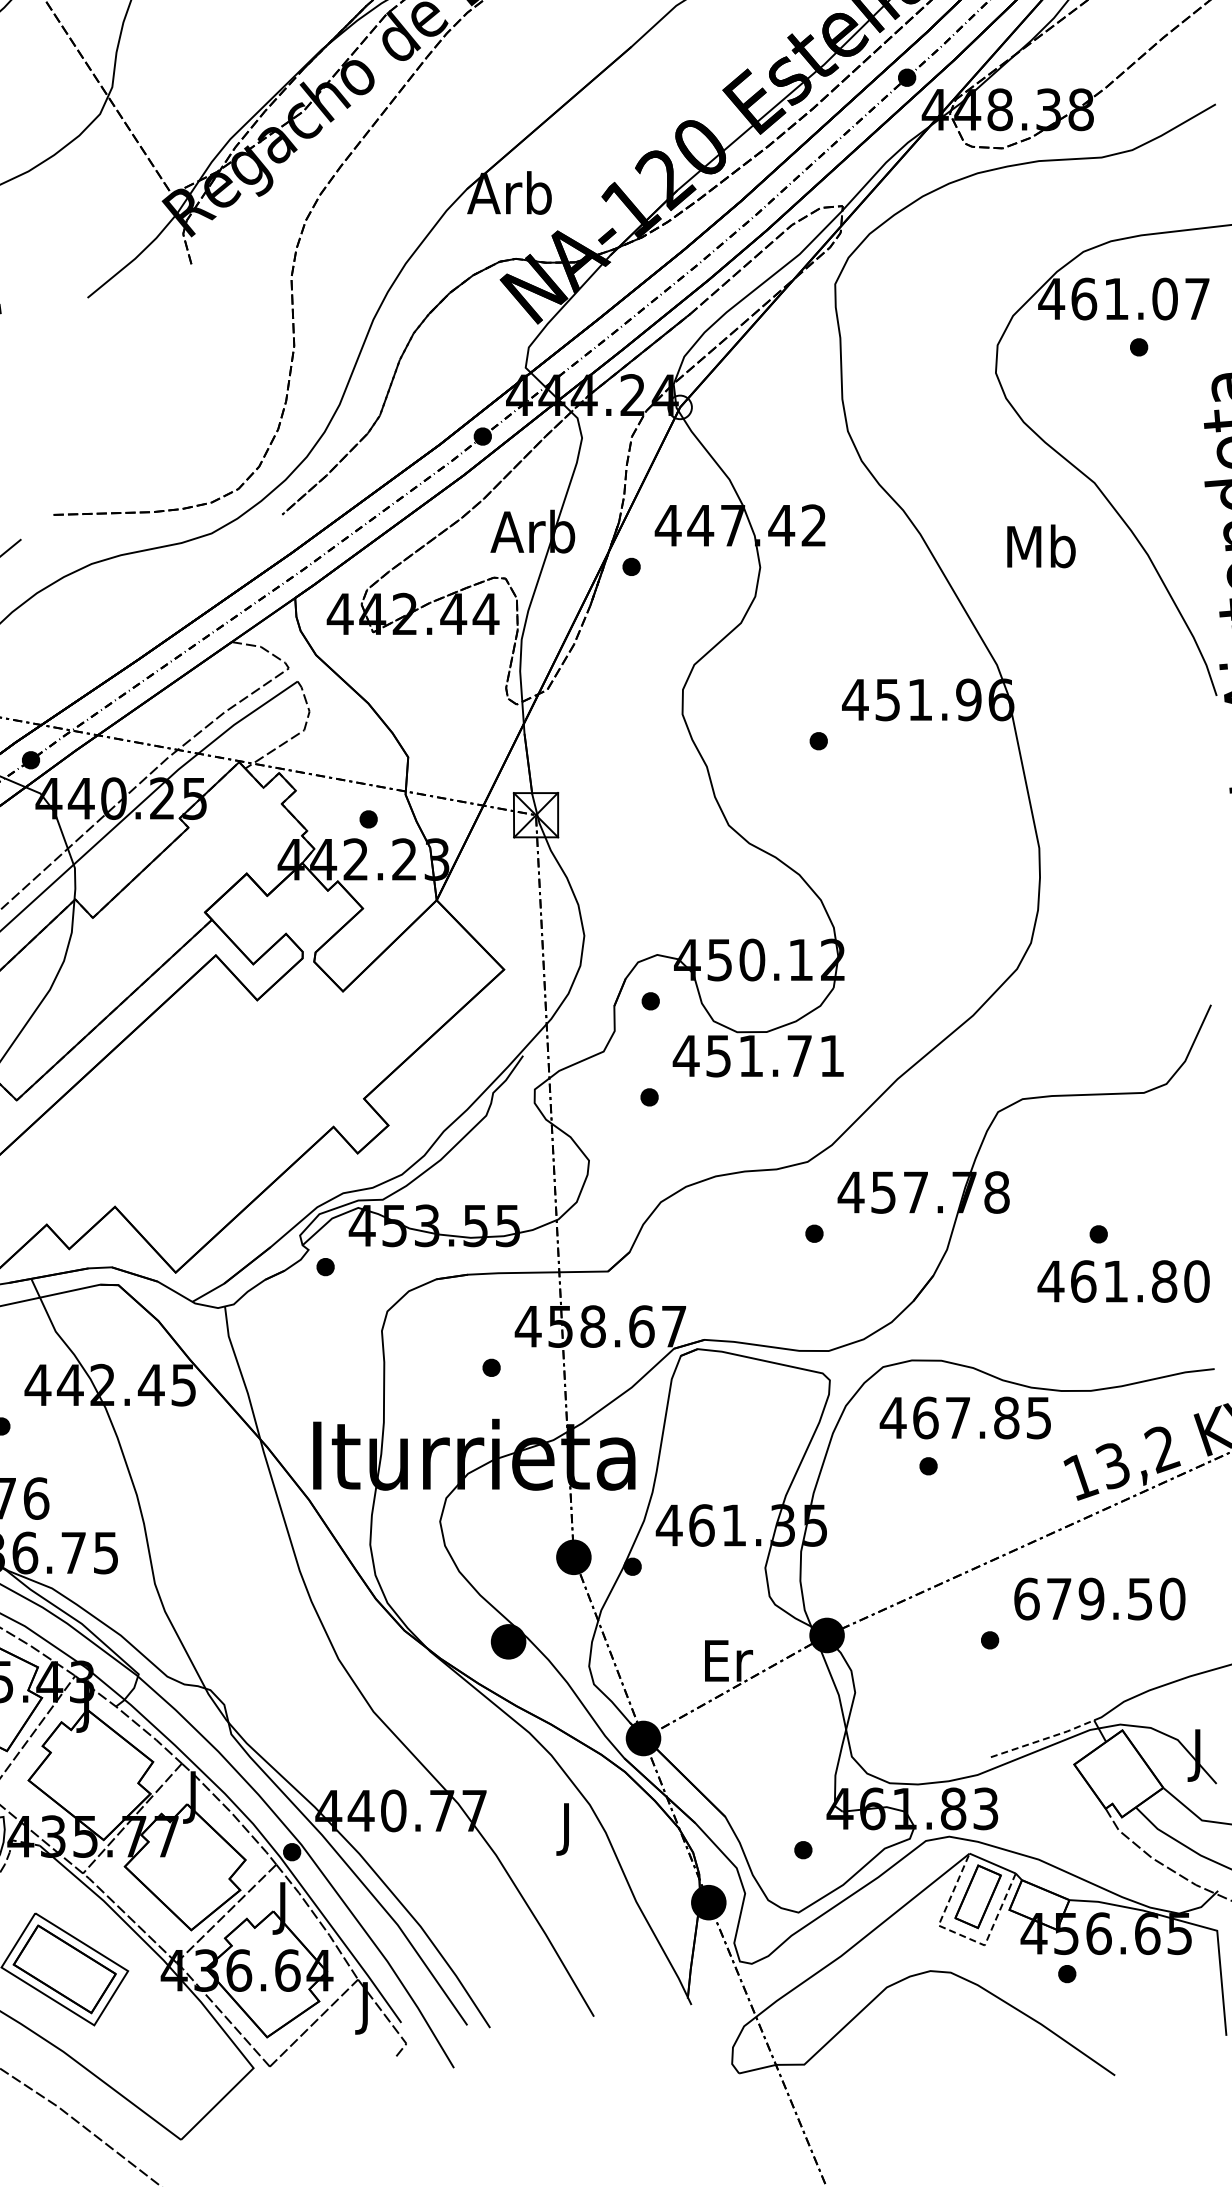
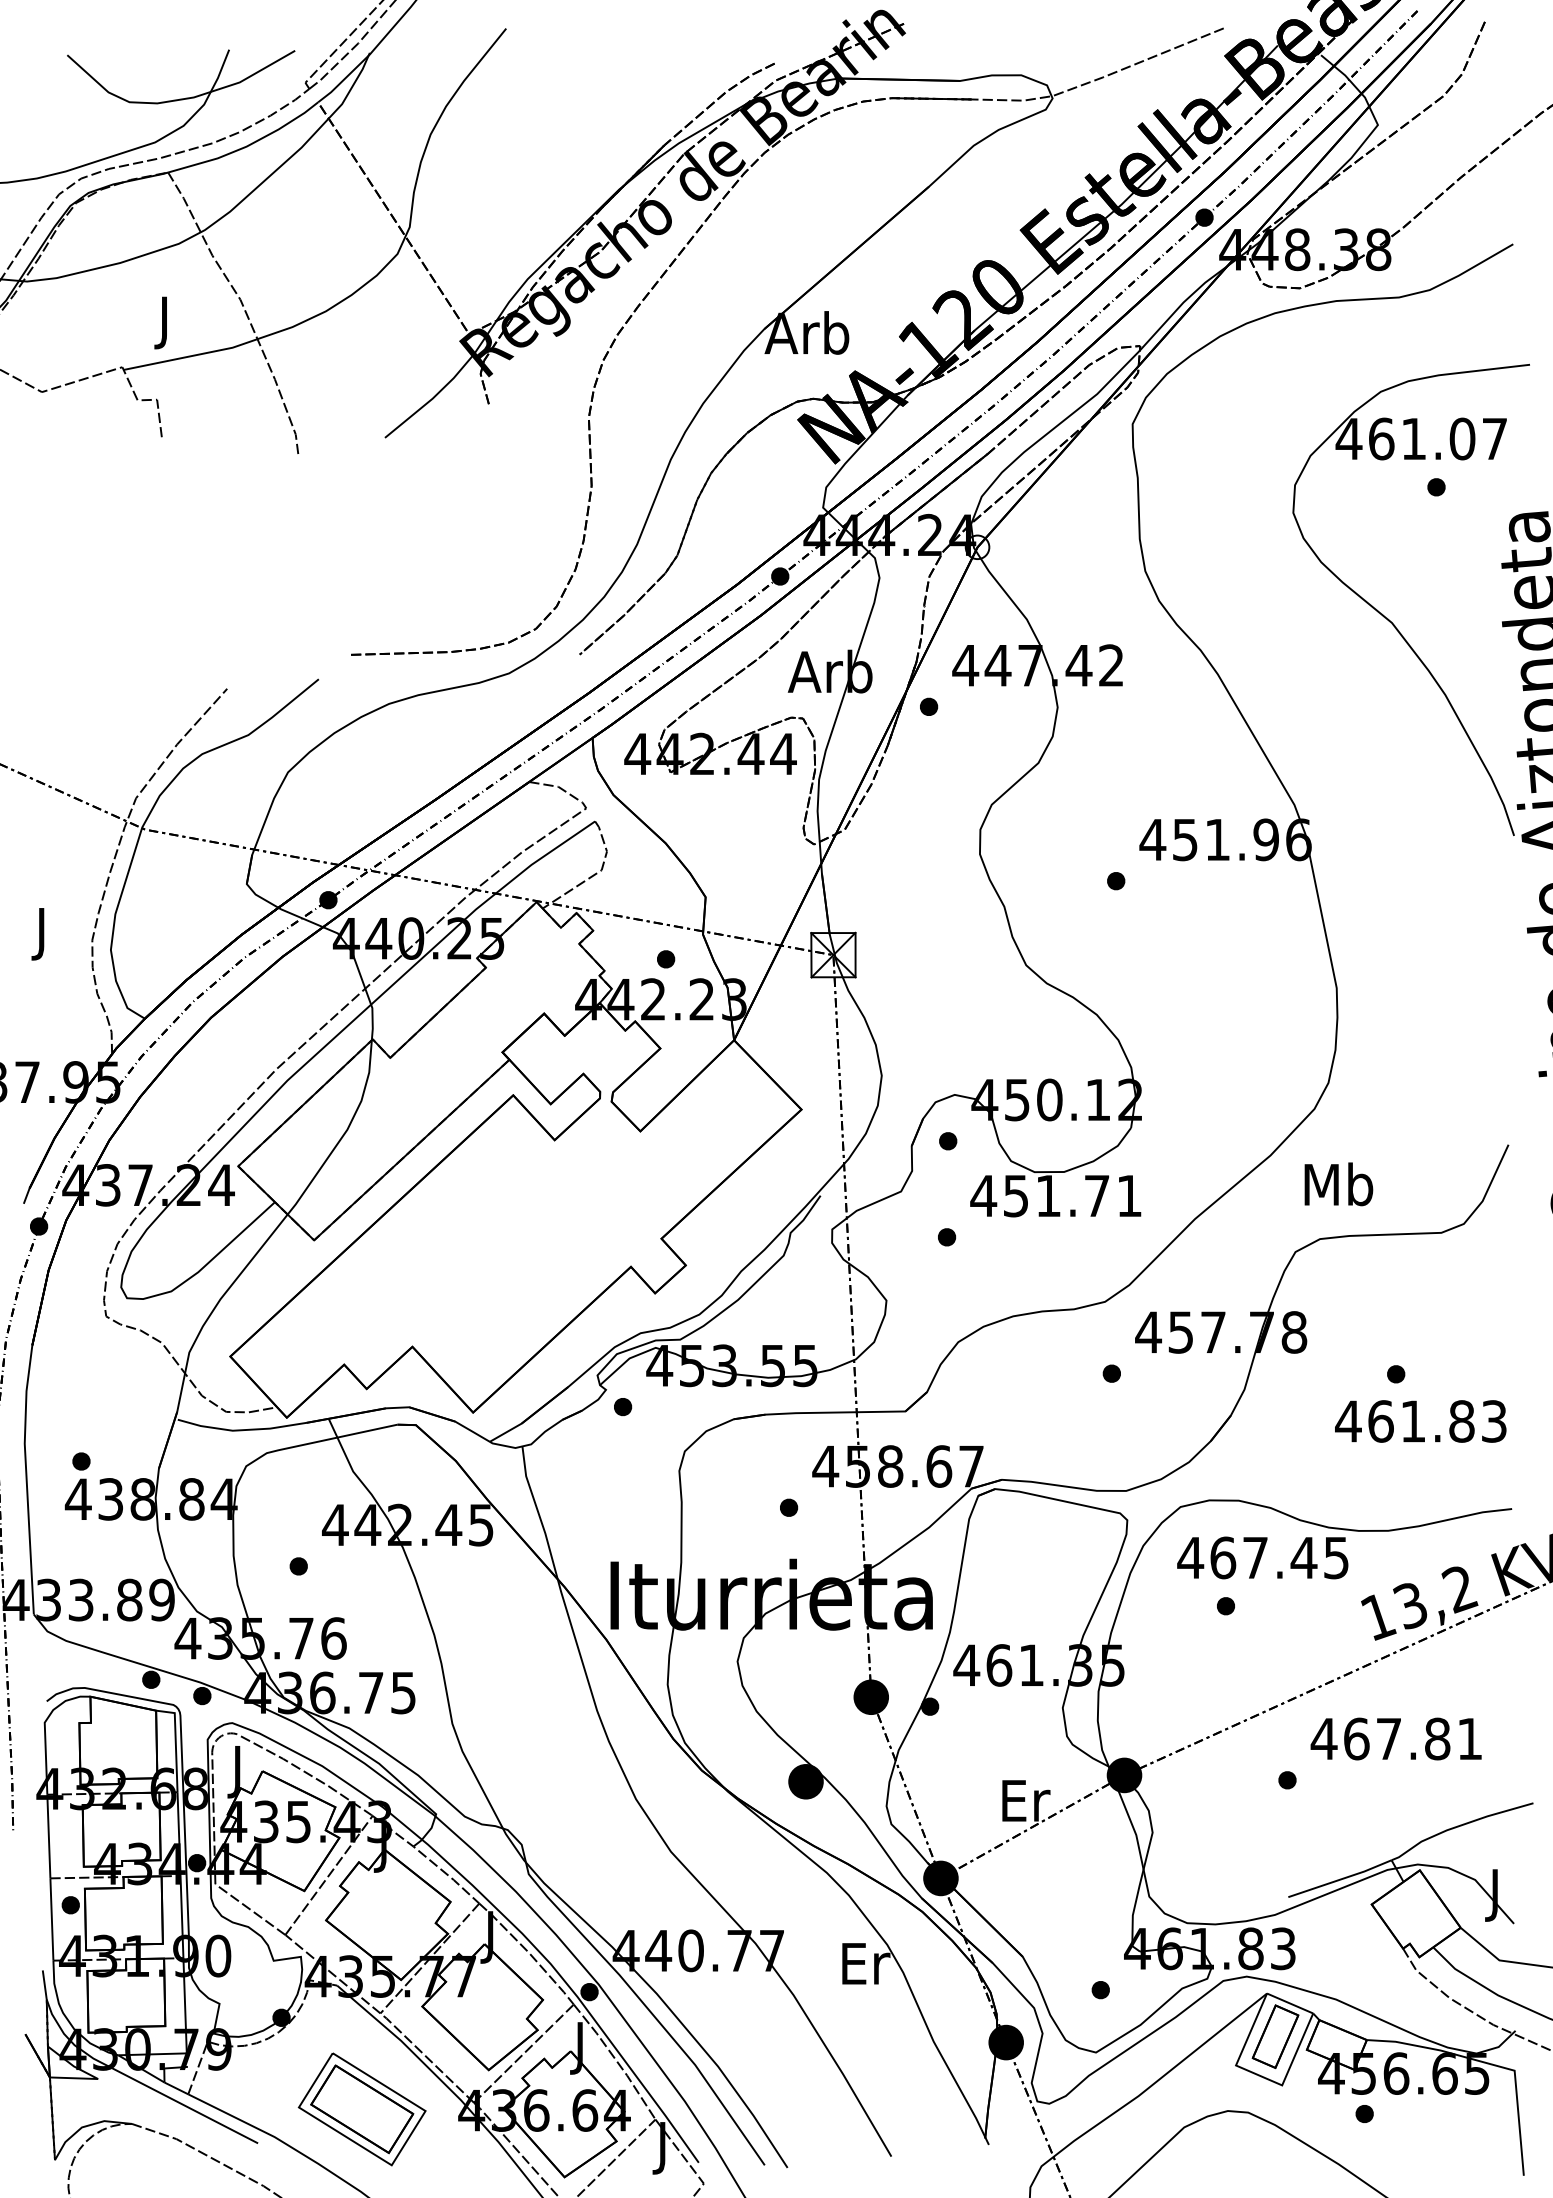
text: (1041, 546) -> (1338, 1184), moved
text: (1197, 1281) -> (1494, 1421), 461.80 -> 461.83
text: (1006, 1417) -> (1303, 1557), 467.85 -> 467.45
text: (1099, 1598) -> (1396, 1738), 679.50 -> 467.81
line: (1044, 1739) -> (1341, 1879), dashed -> solid
text: (569, 1829) -> (866, 1969), J -> Er
line: (961, 1935) -> (1258, 2075), dashed -> solid

